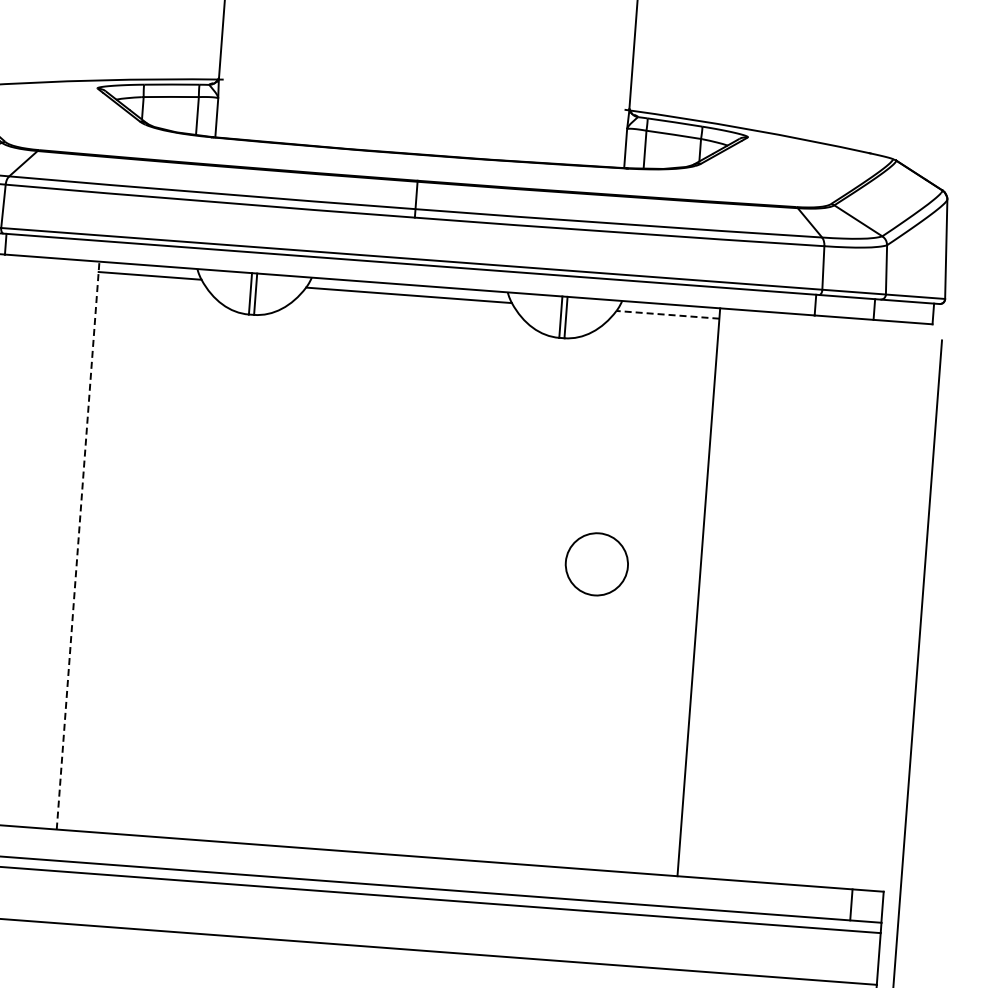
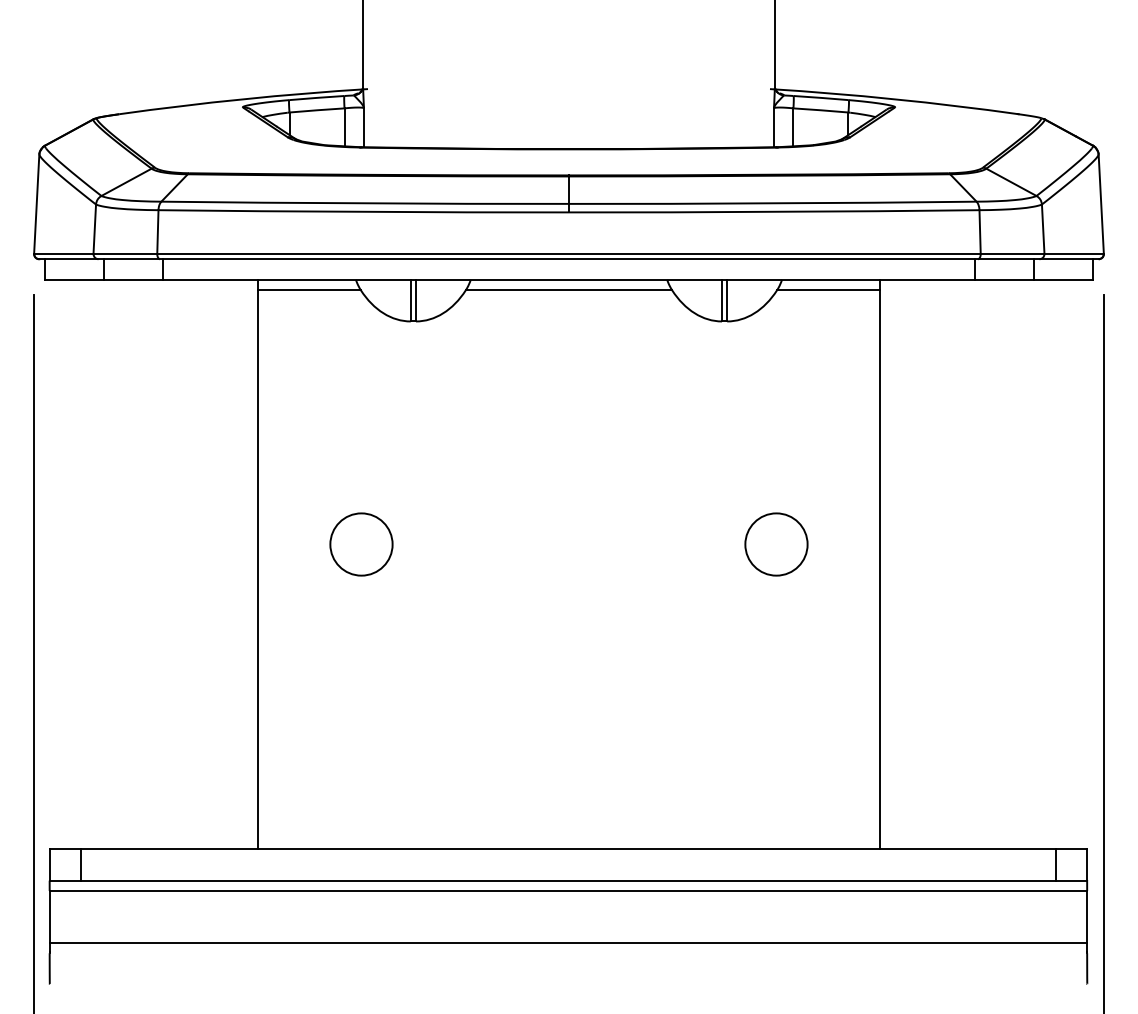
line: (667, 314) -> (828, 290), dashed -> solid
circle: (183, 533) -> (361, 544), added
line: (77, 545) -> (257, 564), dashed -> solid

